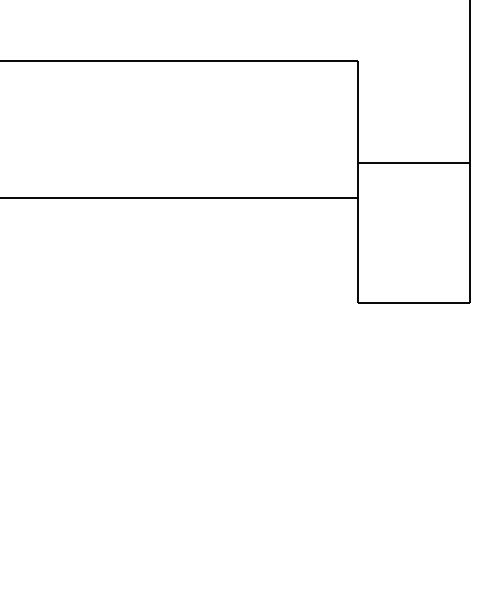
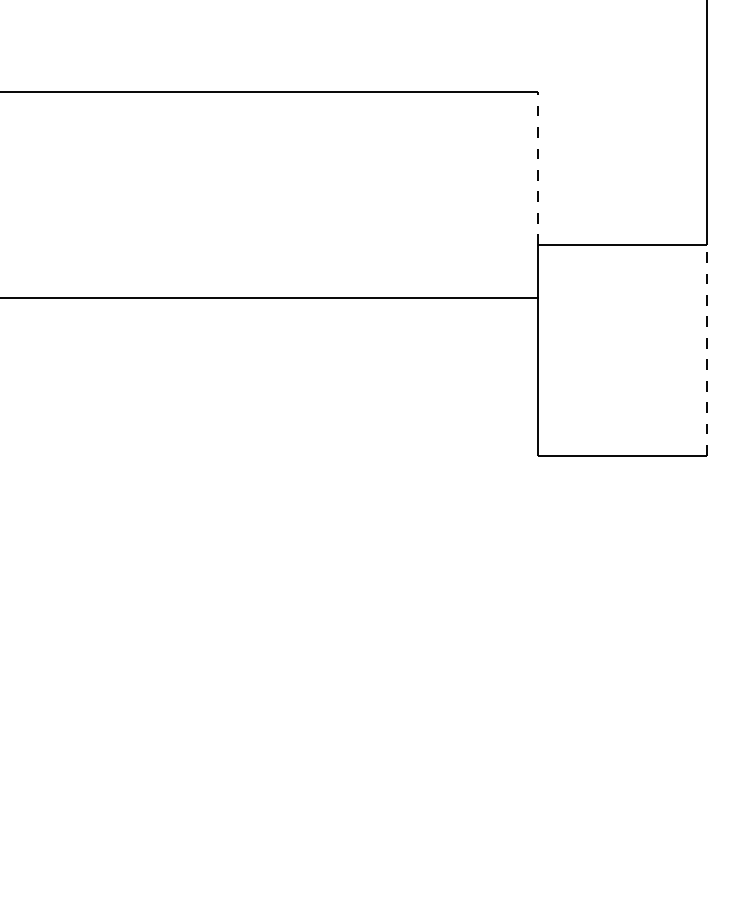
line: (357, 111) -> (538, 167), solid -> dashed
line: (469, 232) -> (706, 350), solid -> dashed

